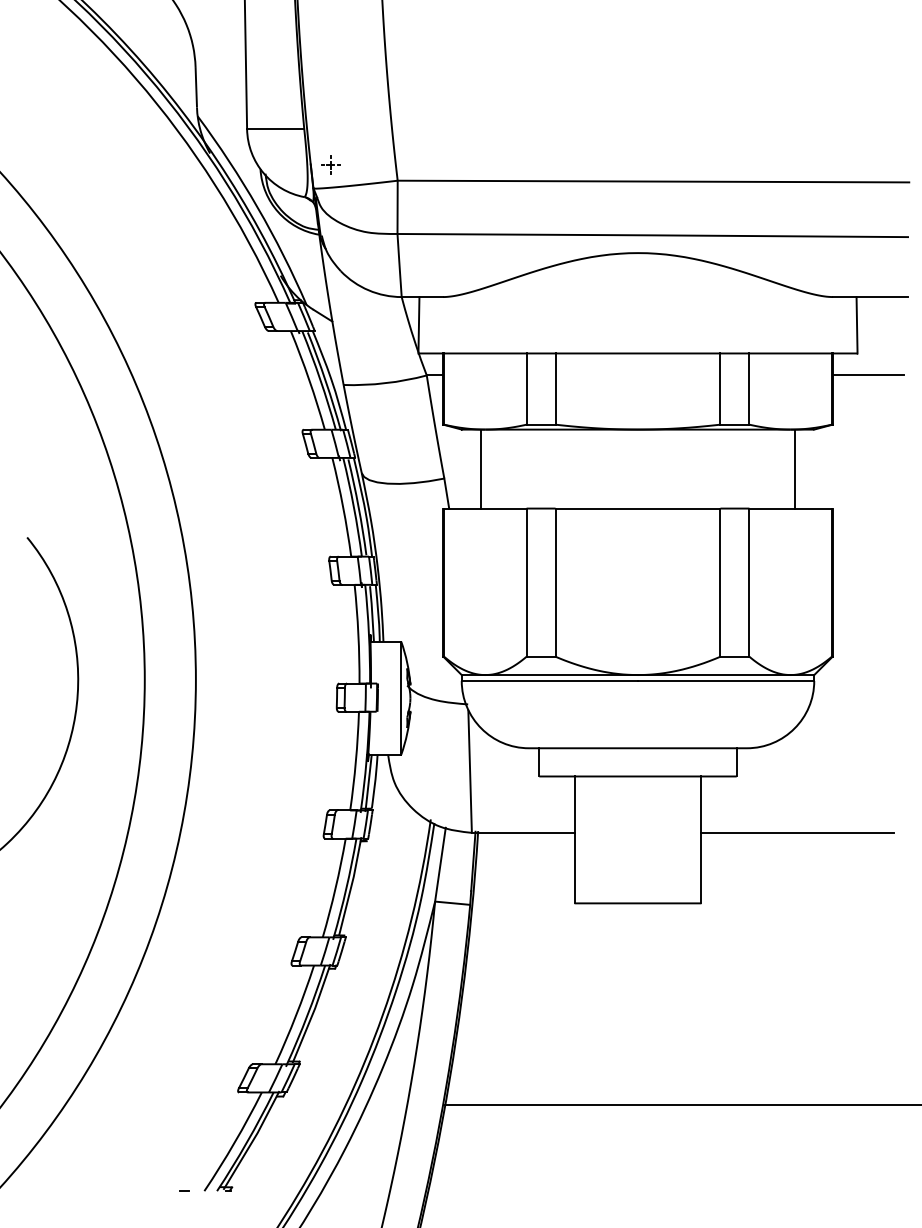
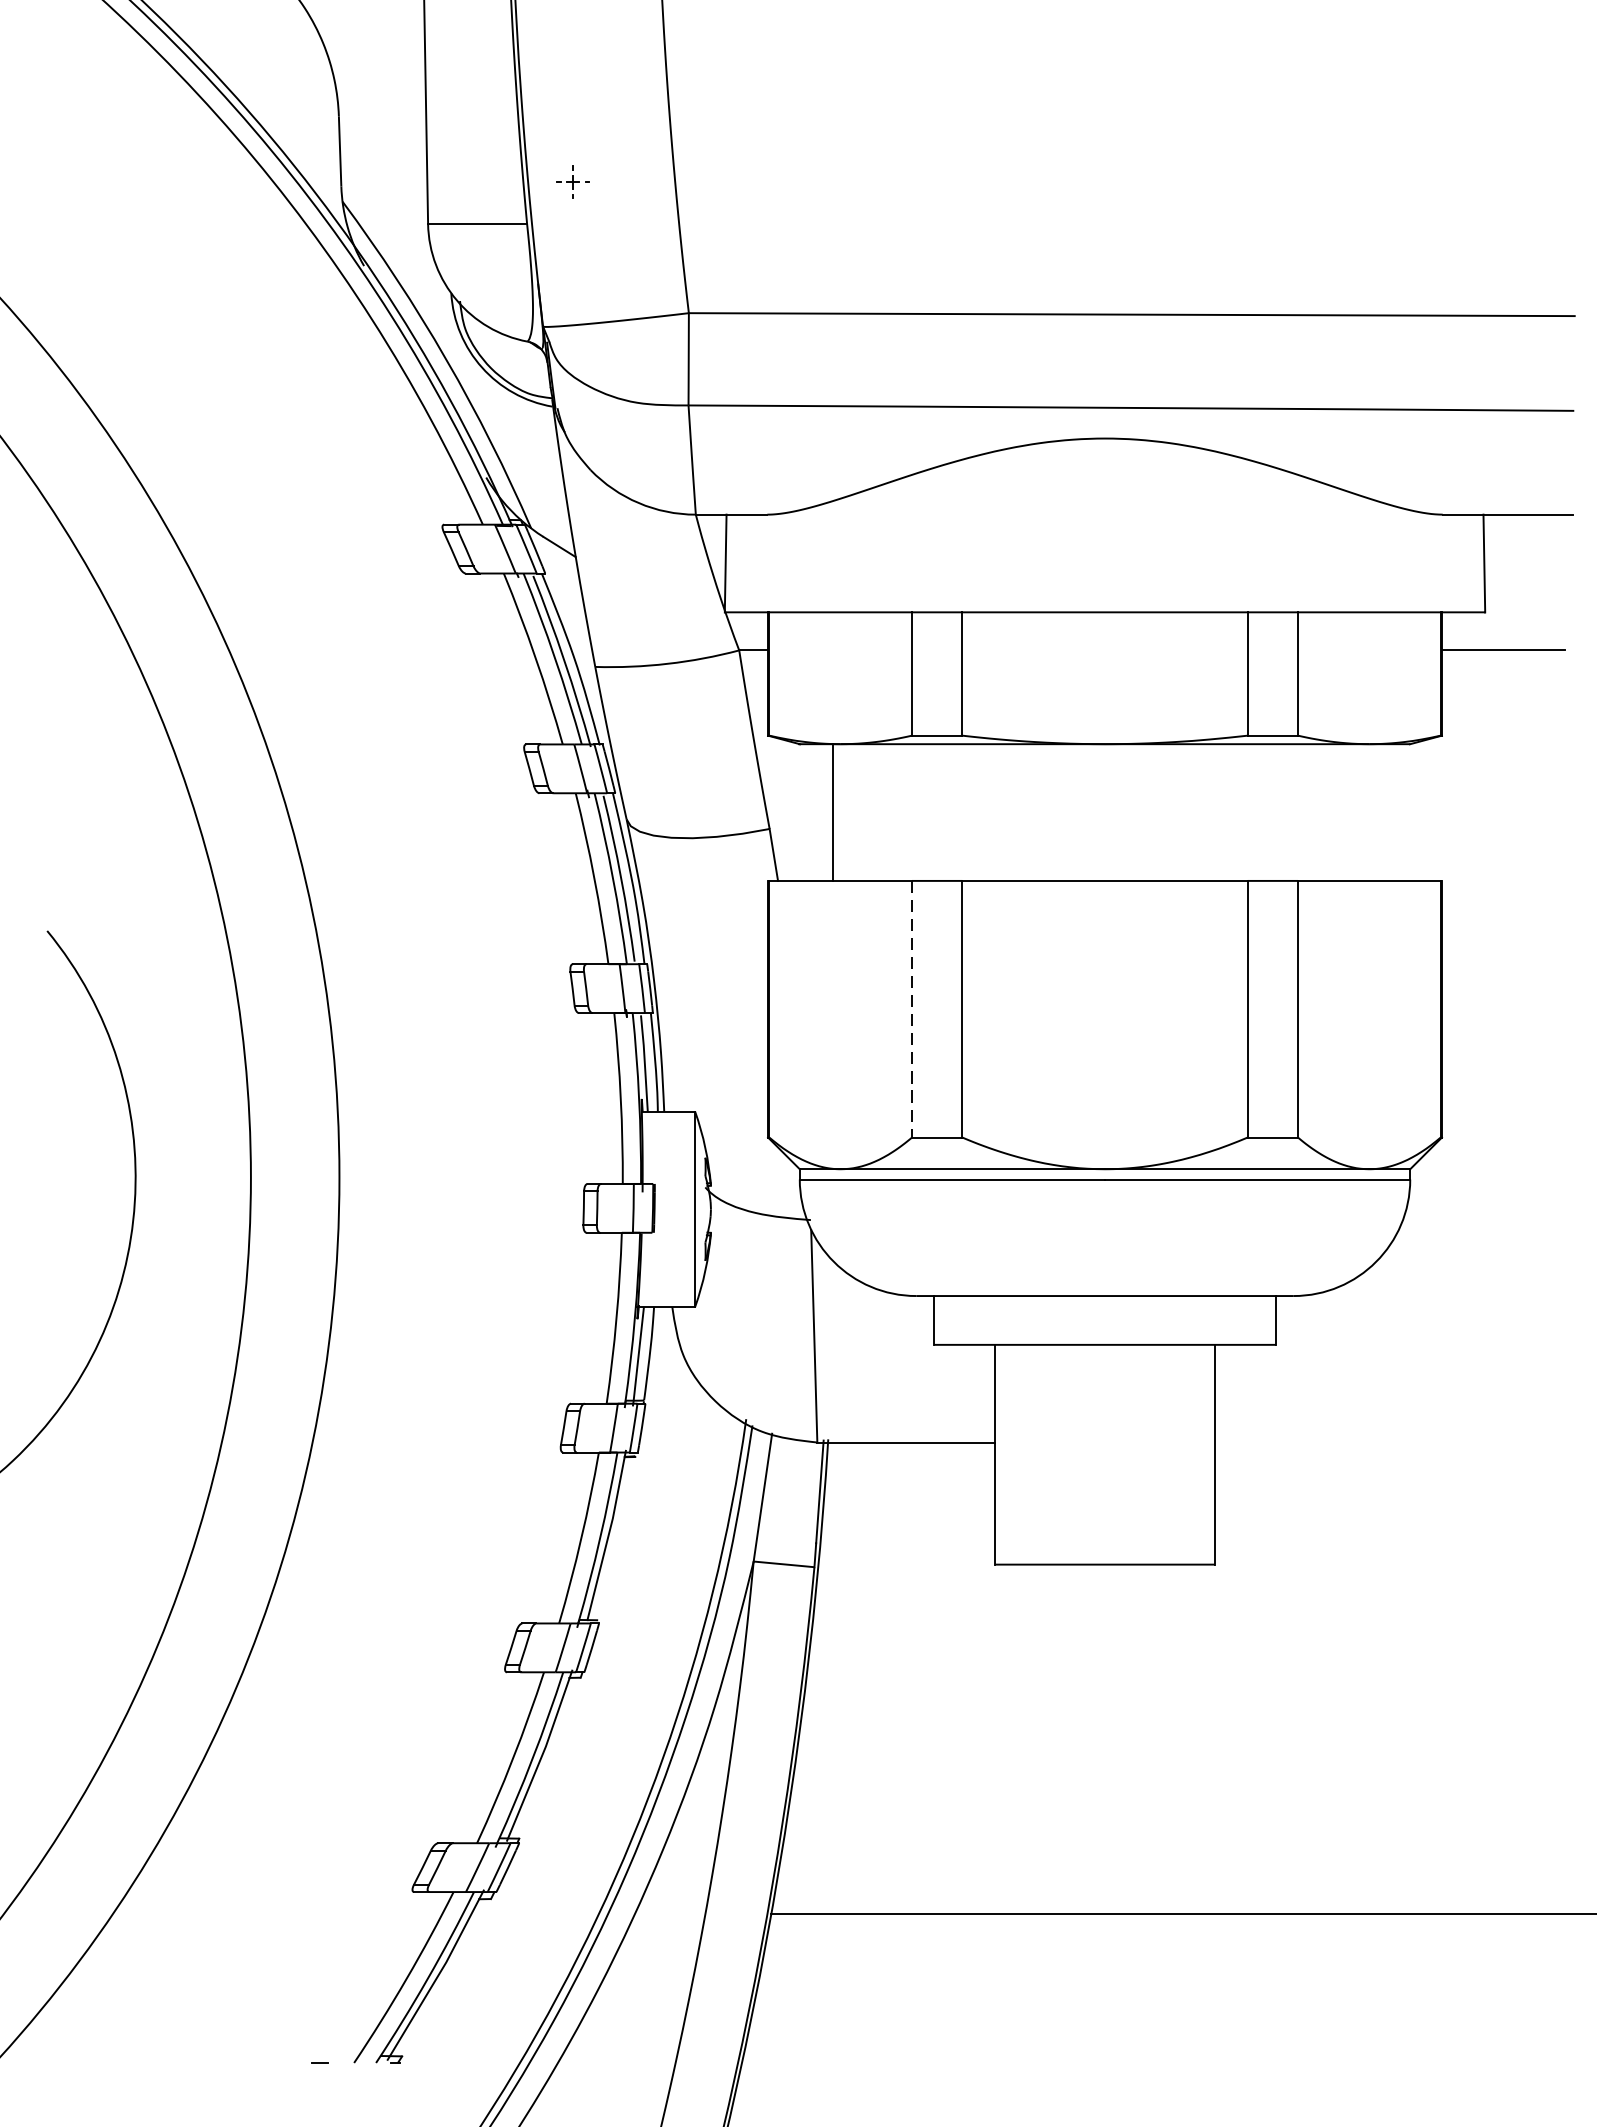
part: (330, 164) -> (572, 181), moved
line: (795, 468) -> (1377, 811), removed
line: (526, 583) -> (911, 1010), solid -> dashed
line: (797, 832) -> (1381, 1441), removed

